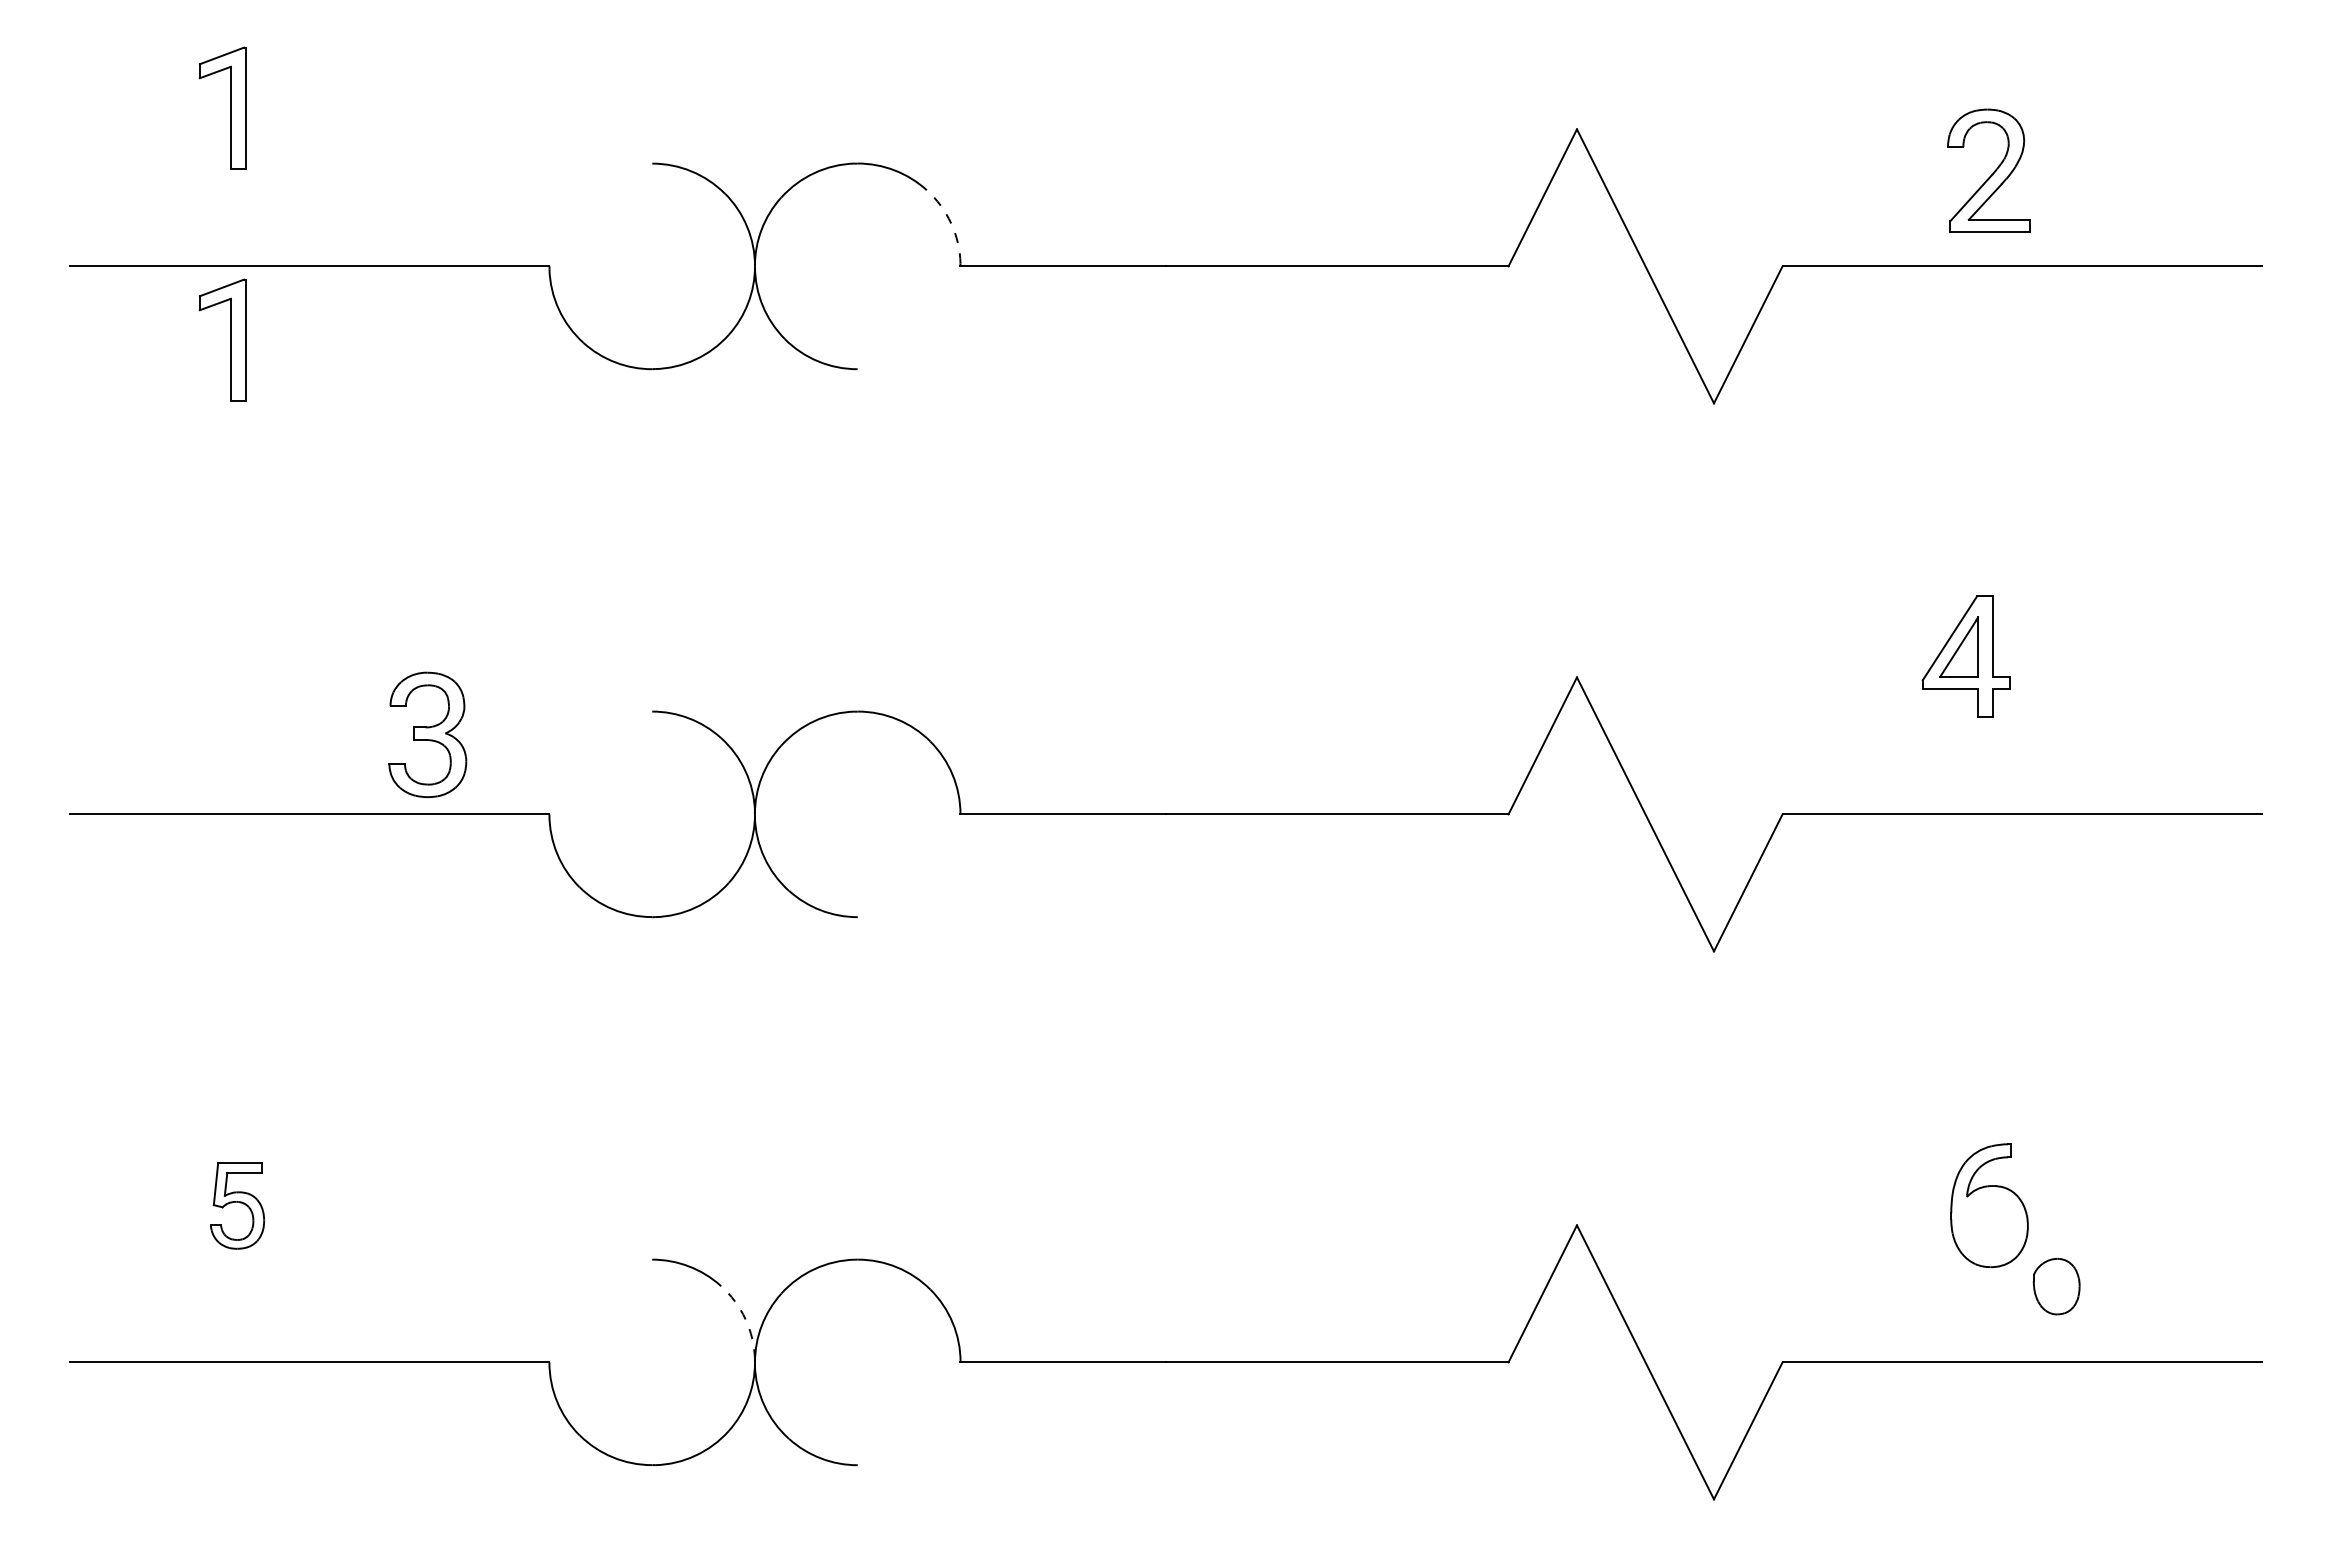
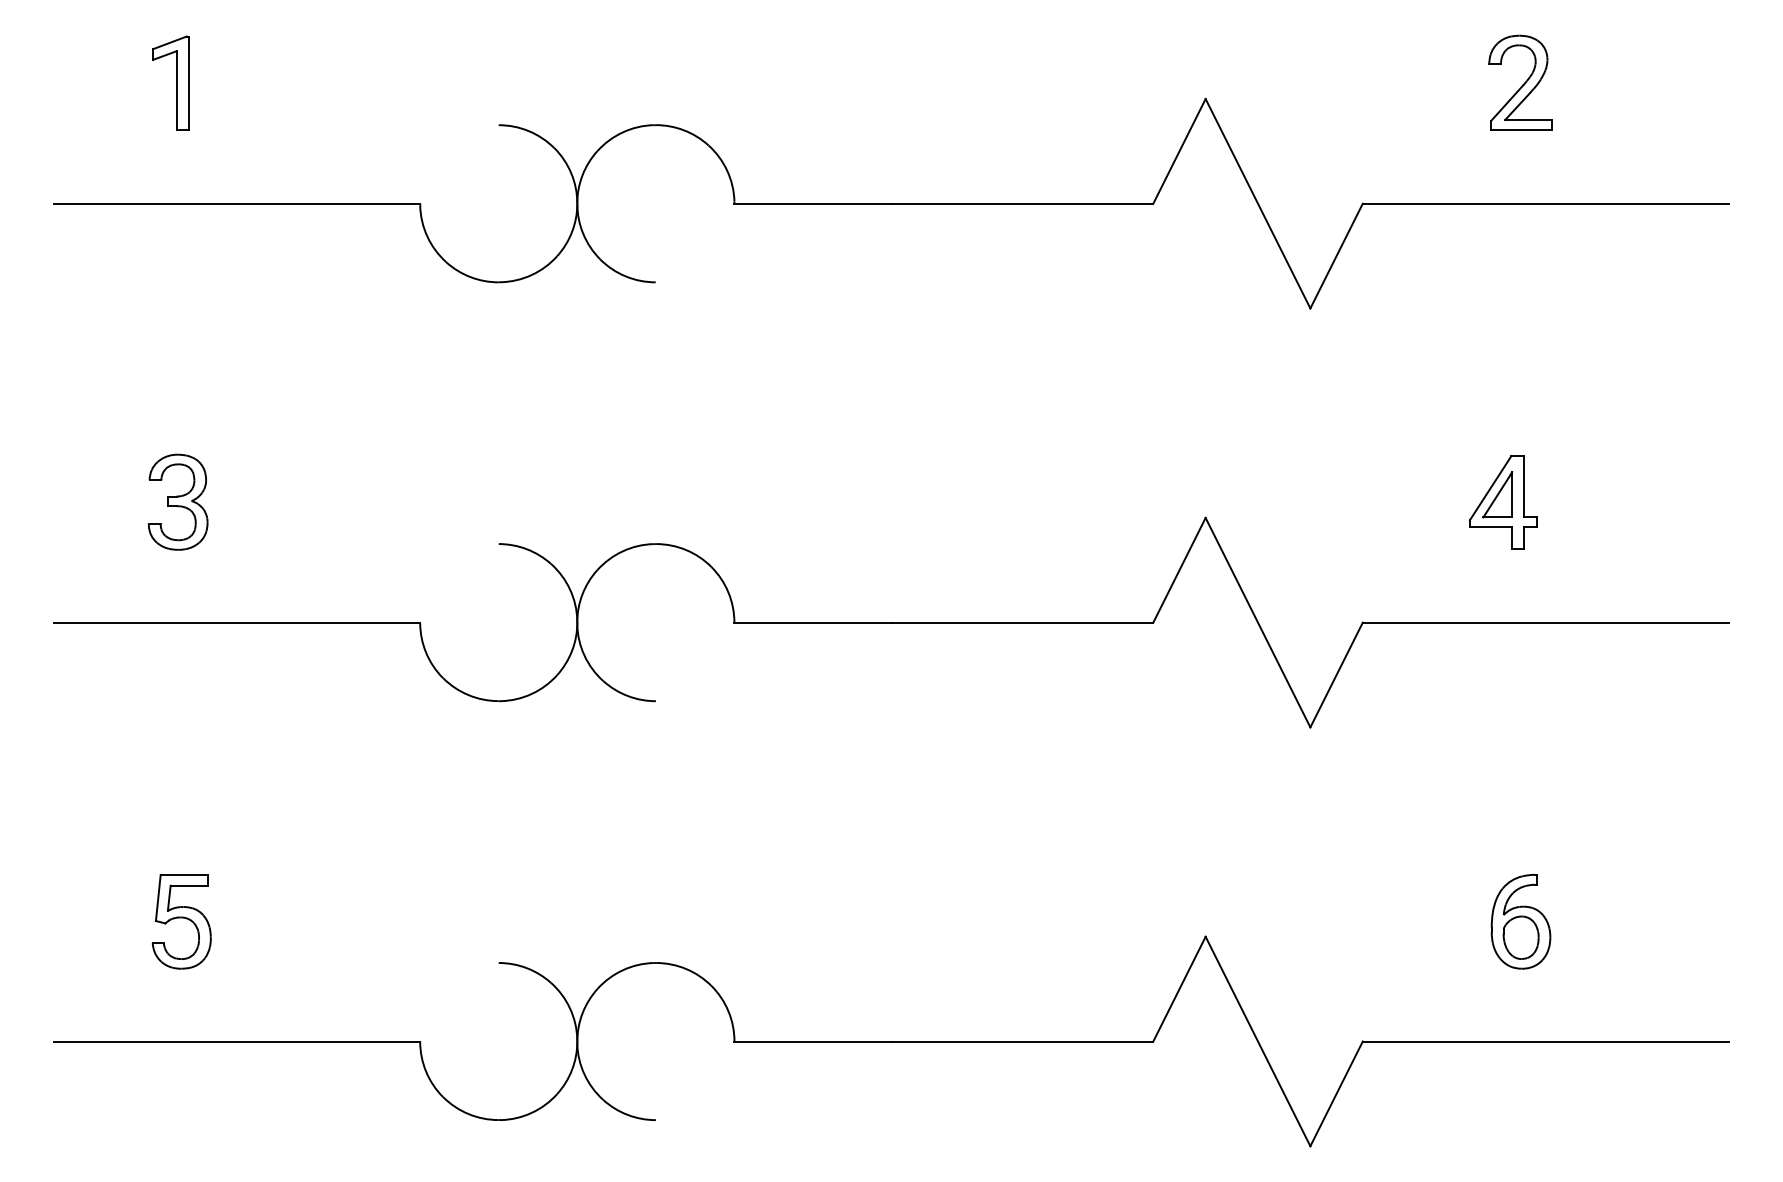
part: (1988, 170) -> (1520, 82), moved
arc: (951, 223) -> (727, 170), dashed -> solid
part: (230, 339) -> (176, 259), removed
part: (427, 734) -> (177, 501), moved
part: (237, 1205) -> (181, 921), size x1.43
part: (2056, 1286) -> (1520, 937), moved
arc: (745, 1319) -> (570, 1008), dashed -> solid

